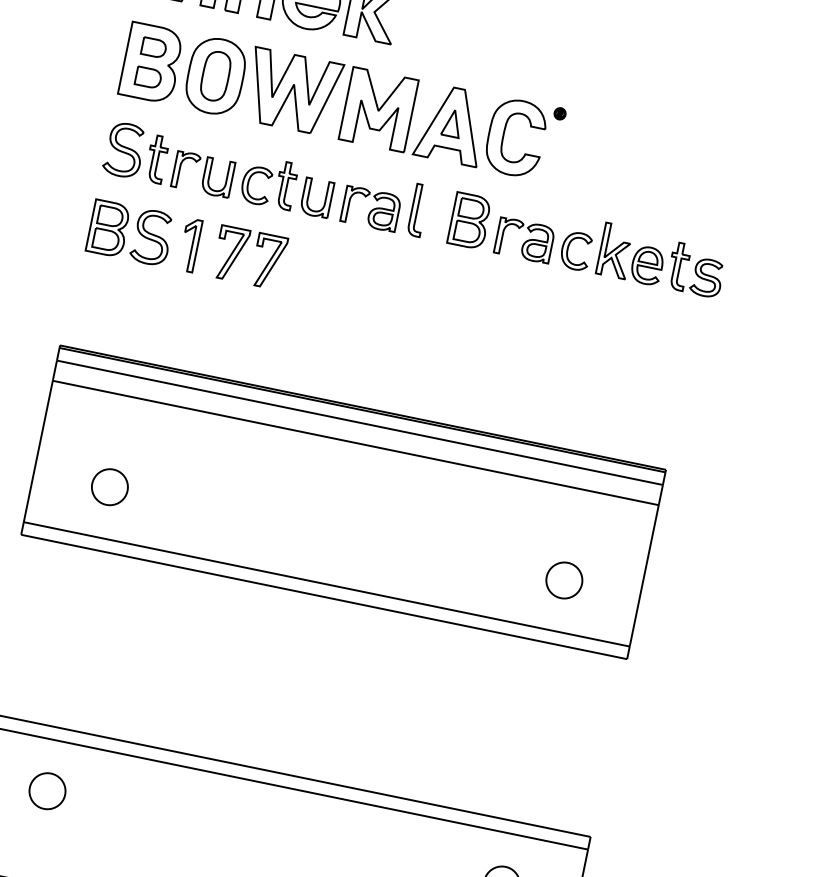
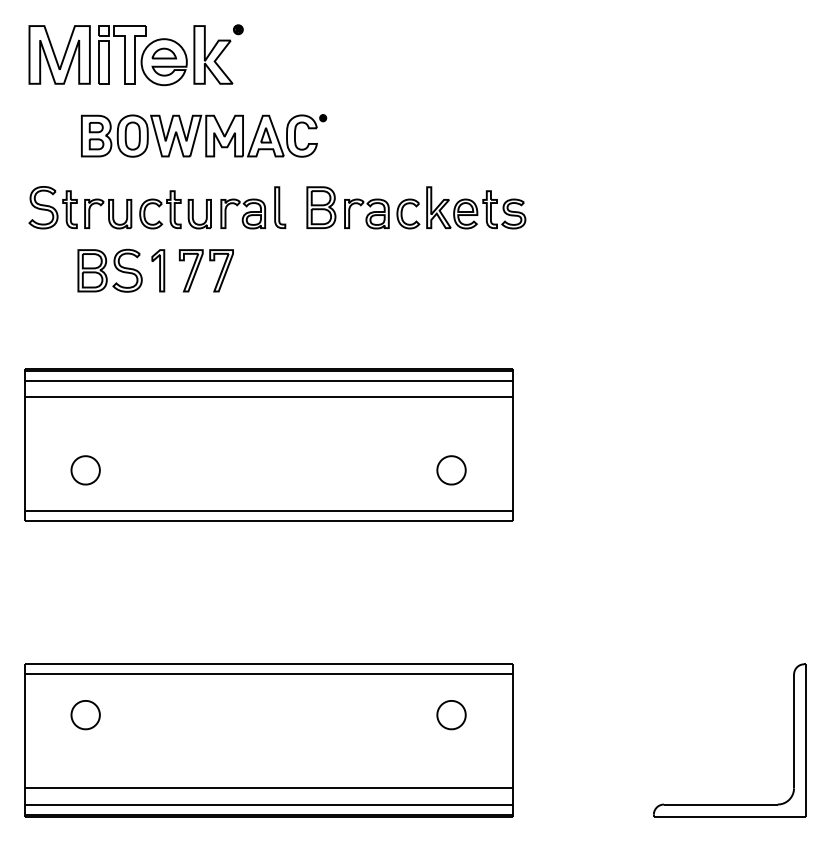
part: (341, 101) -> (203, 135), size x0.7
part: (186, 244) -> (155, 270), moved

